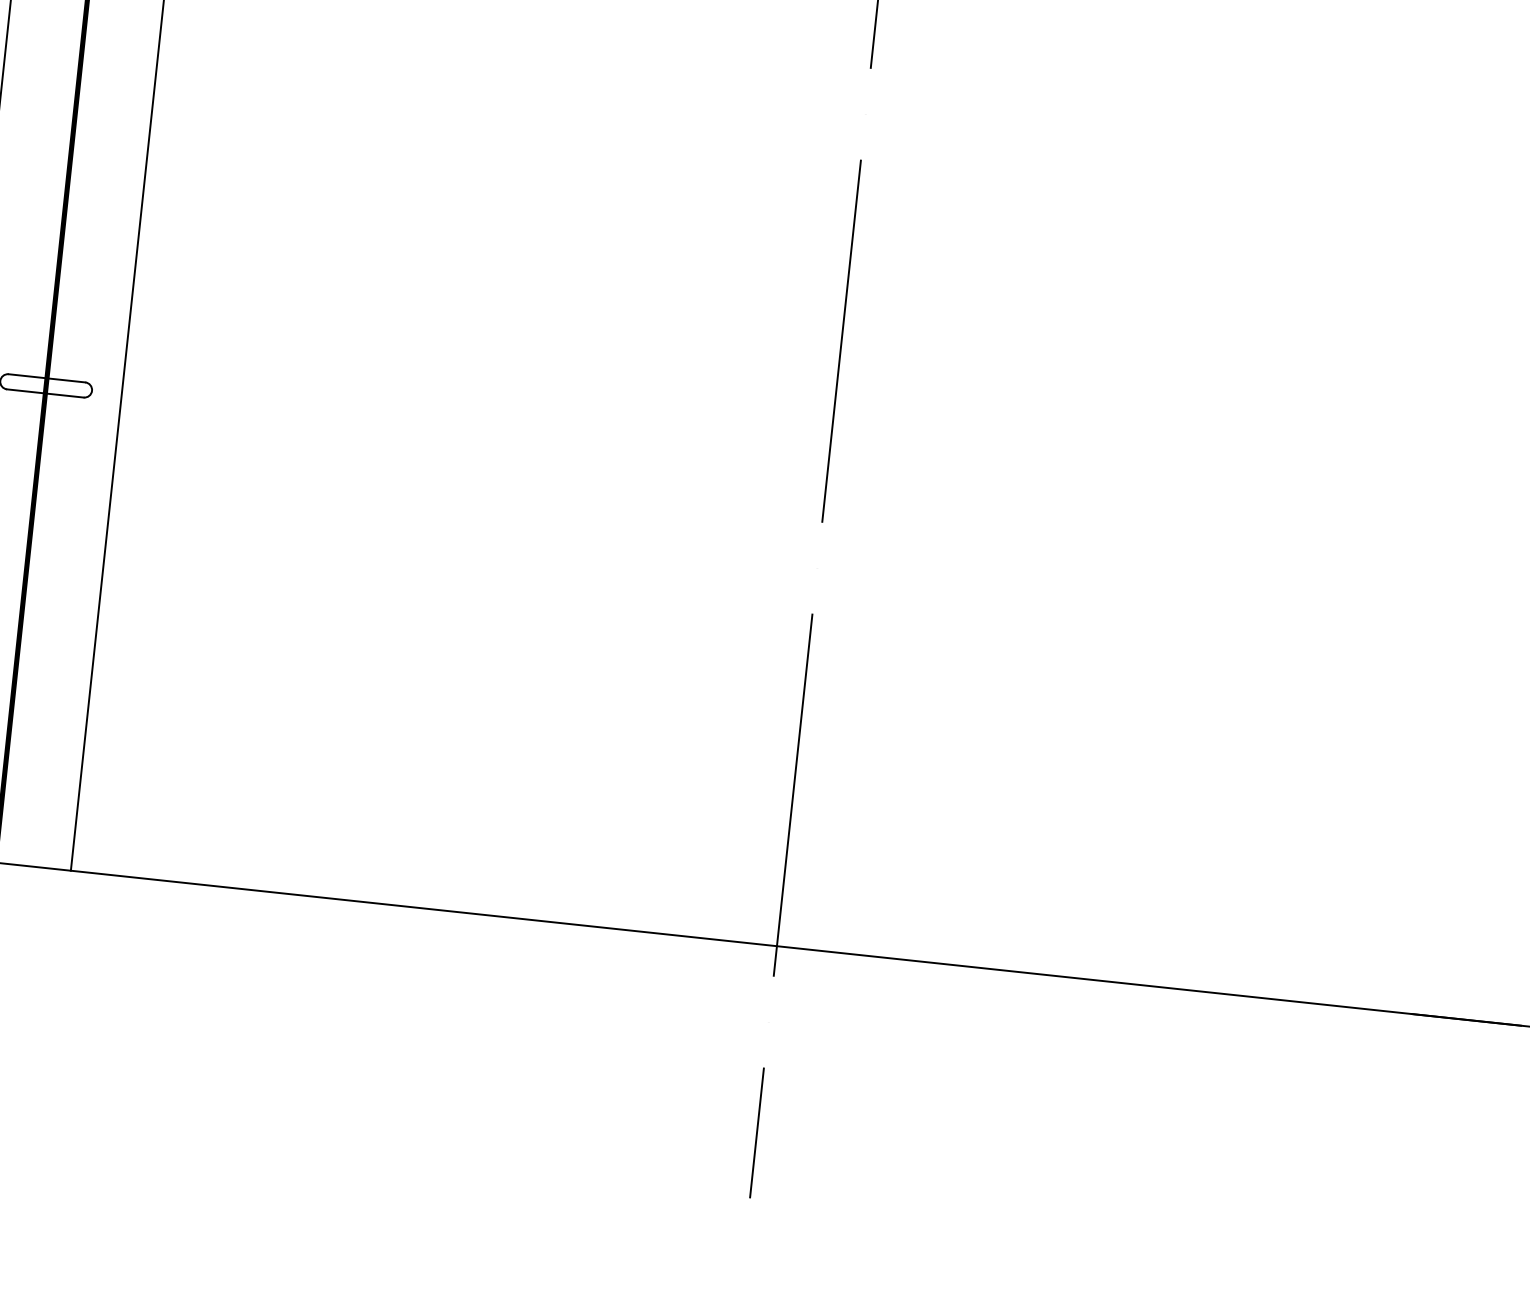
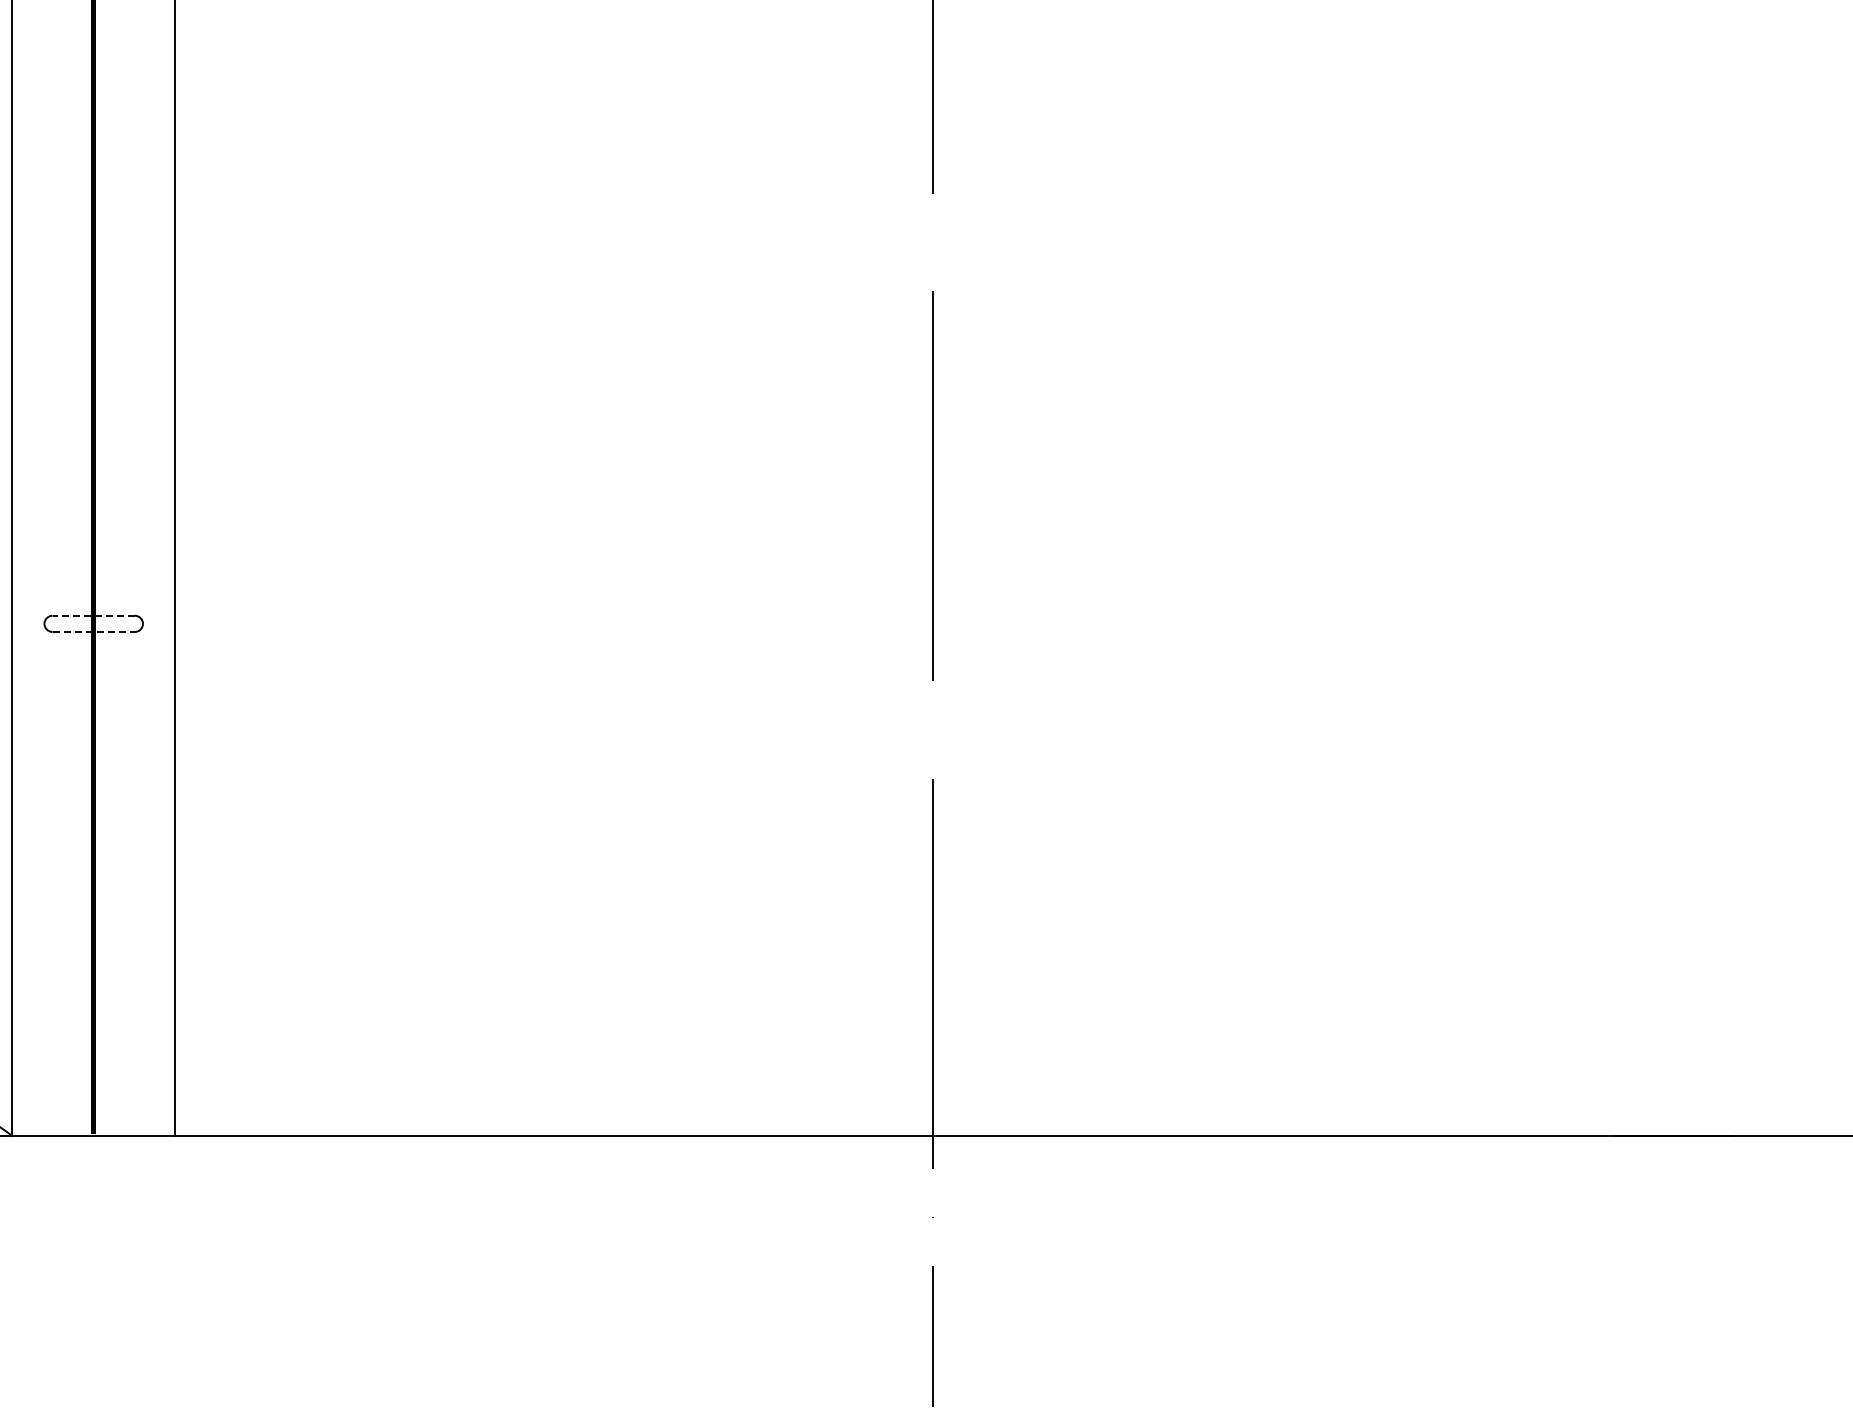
line: (46, 378) -> (93, 615), solid -> dashed
line: (46, 393) -> (94, 631), solid -> dashed

